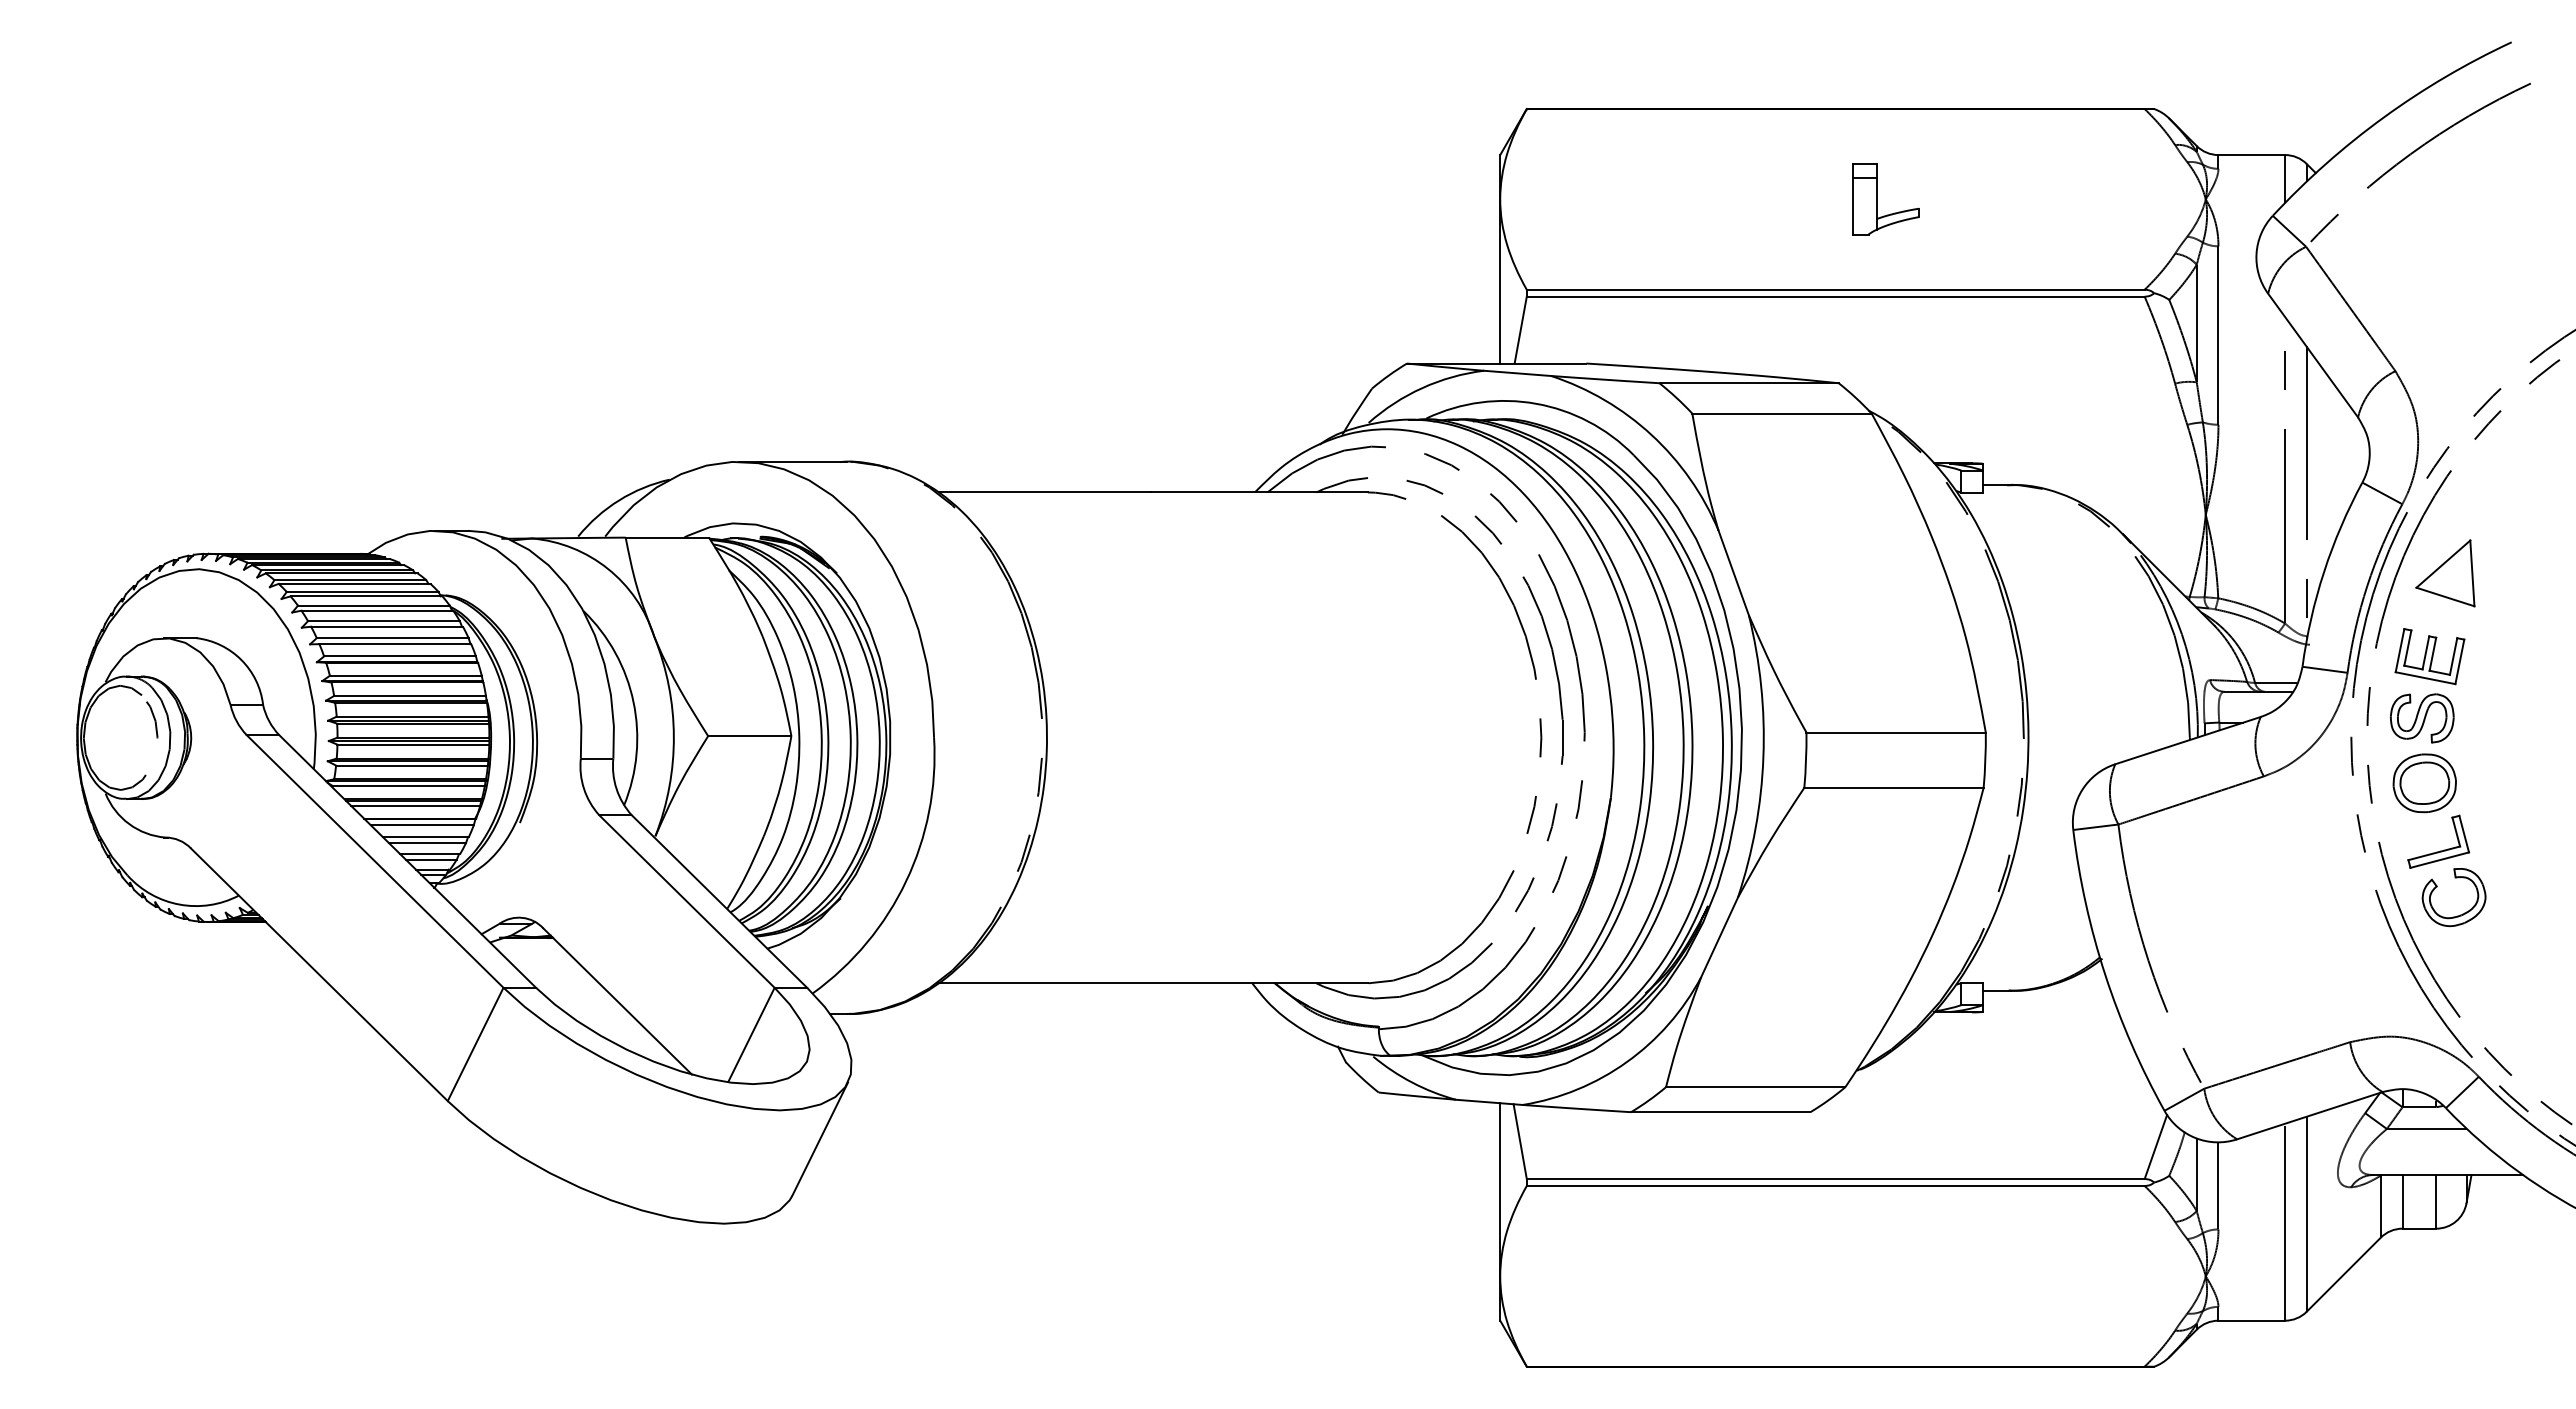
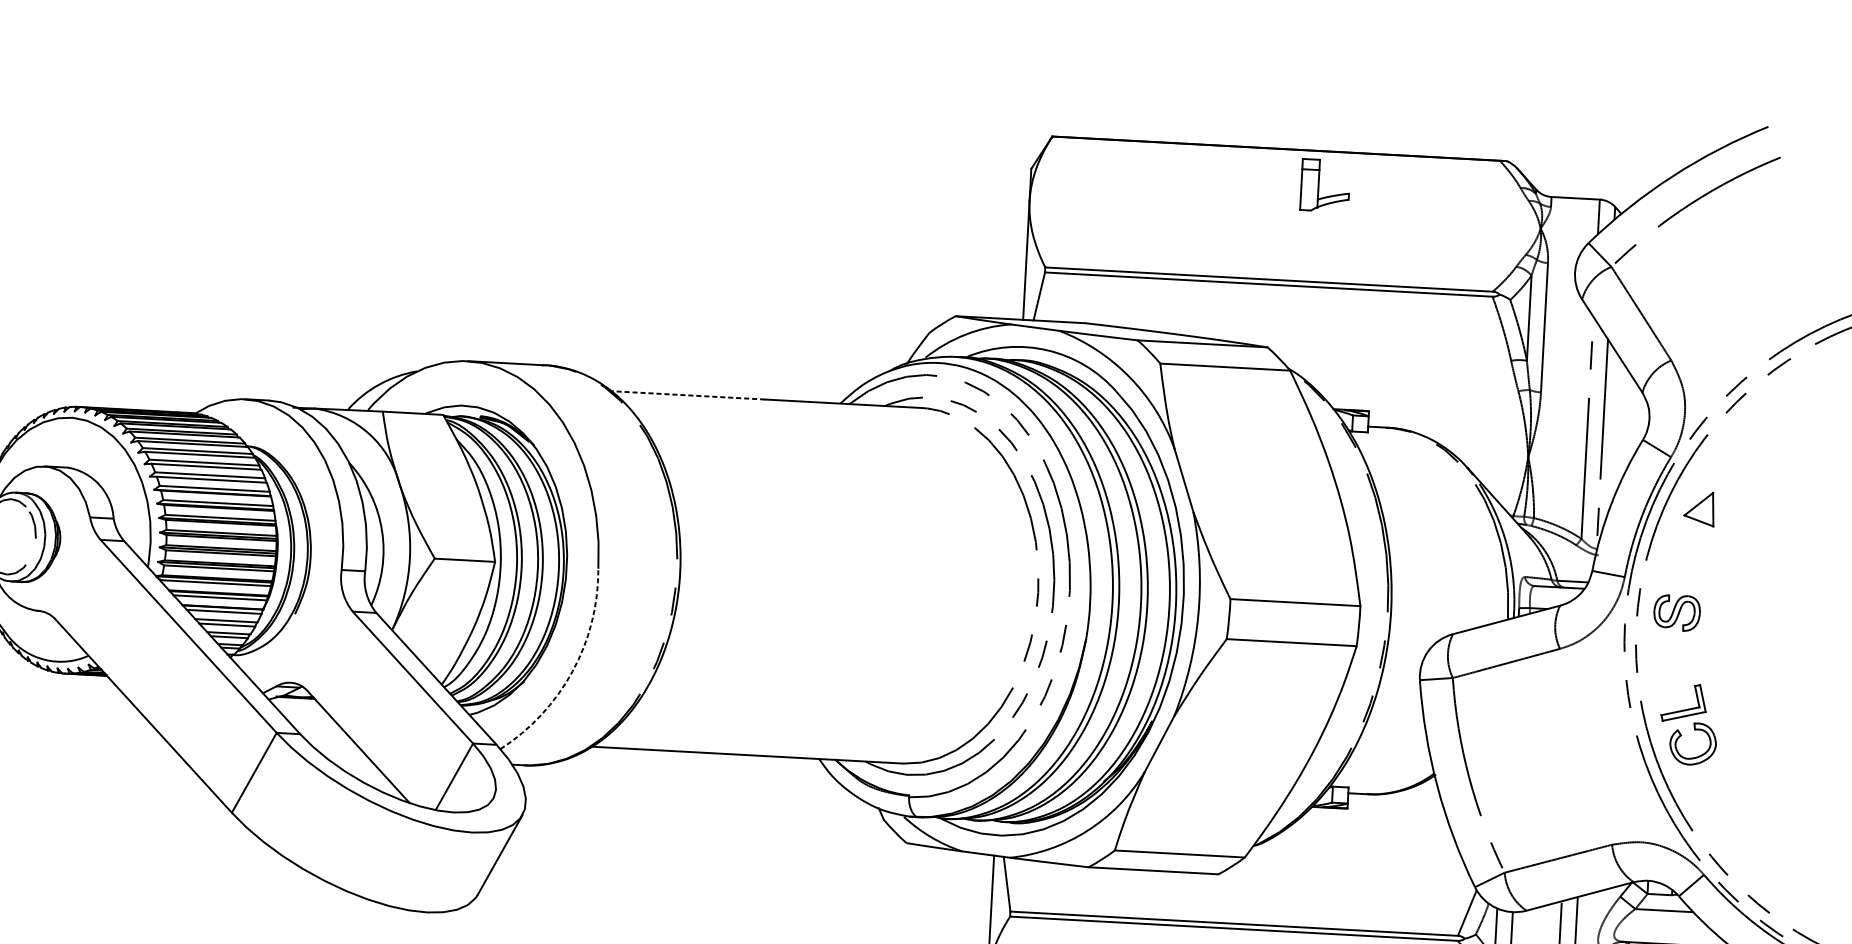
part: (1877, 199) -> (1319, 185), moved
line: (1044, 492) -> (687, 395), solid -> dashed
part: (2445, 573) -> (1699, 509), size x0.7
part: (2429, 656) -> (1684, 568), removed
part: (2424, 783) -> (1676, 660), removed
arc: (906, 881) -> (572, 671), solid -> dashed

